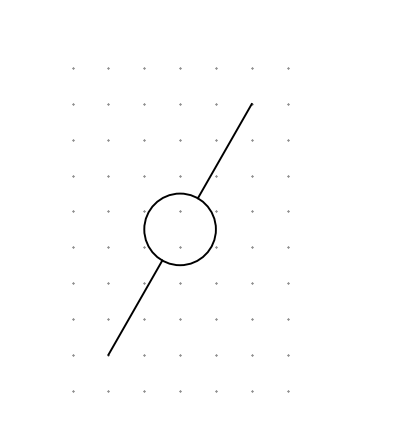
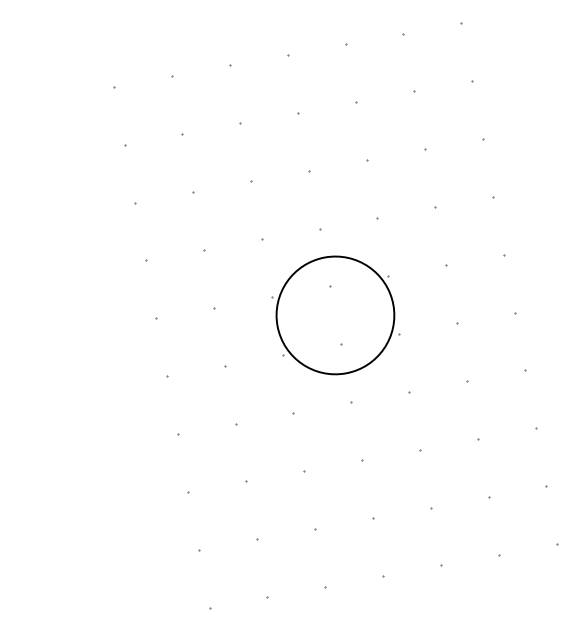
line: (224, 151) -> (384, 176), removed
line: (135, 307) -> (286, 454), removed

